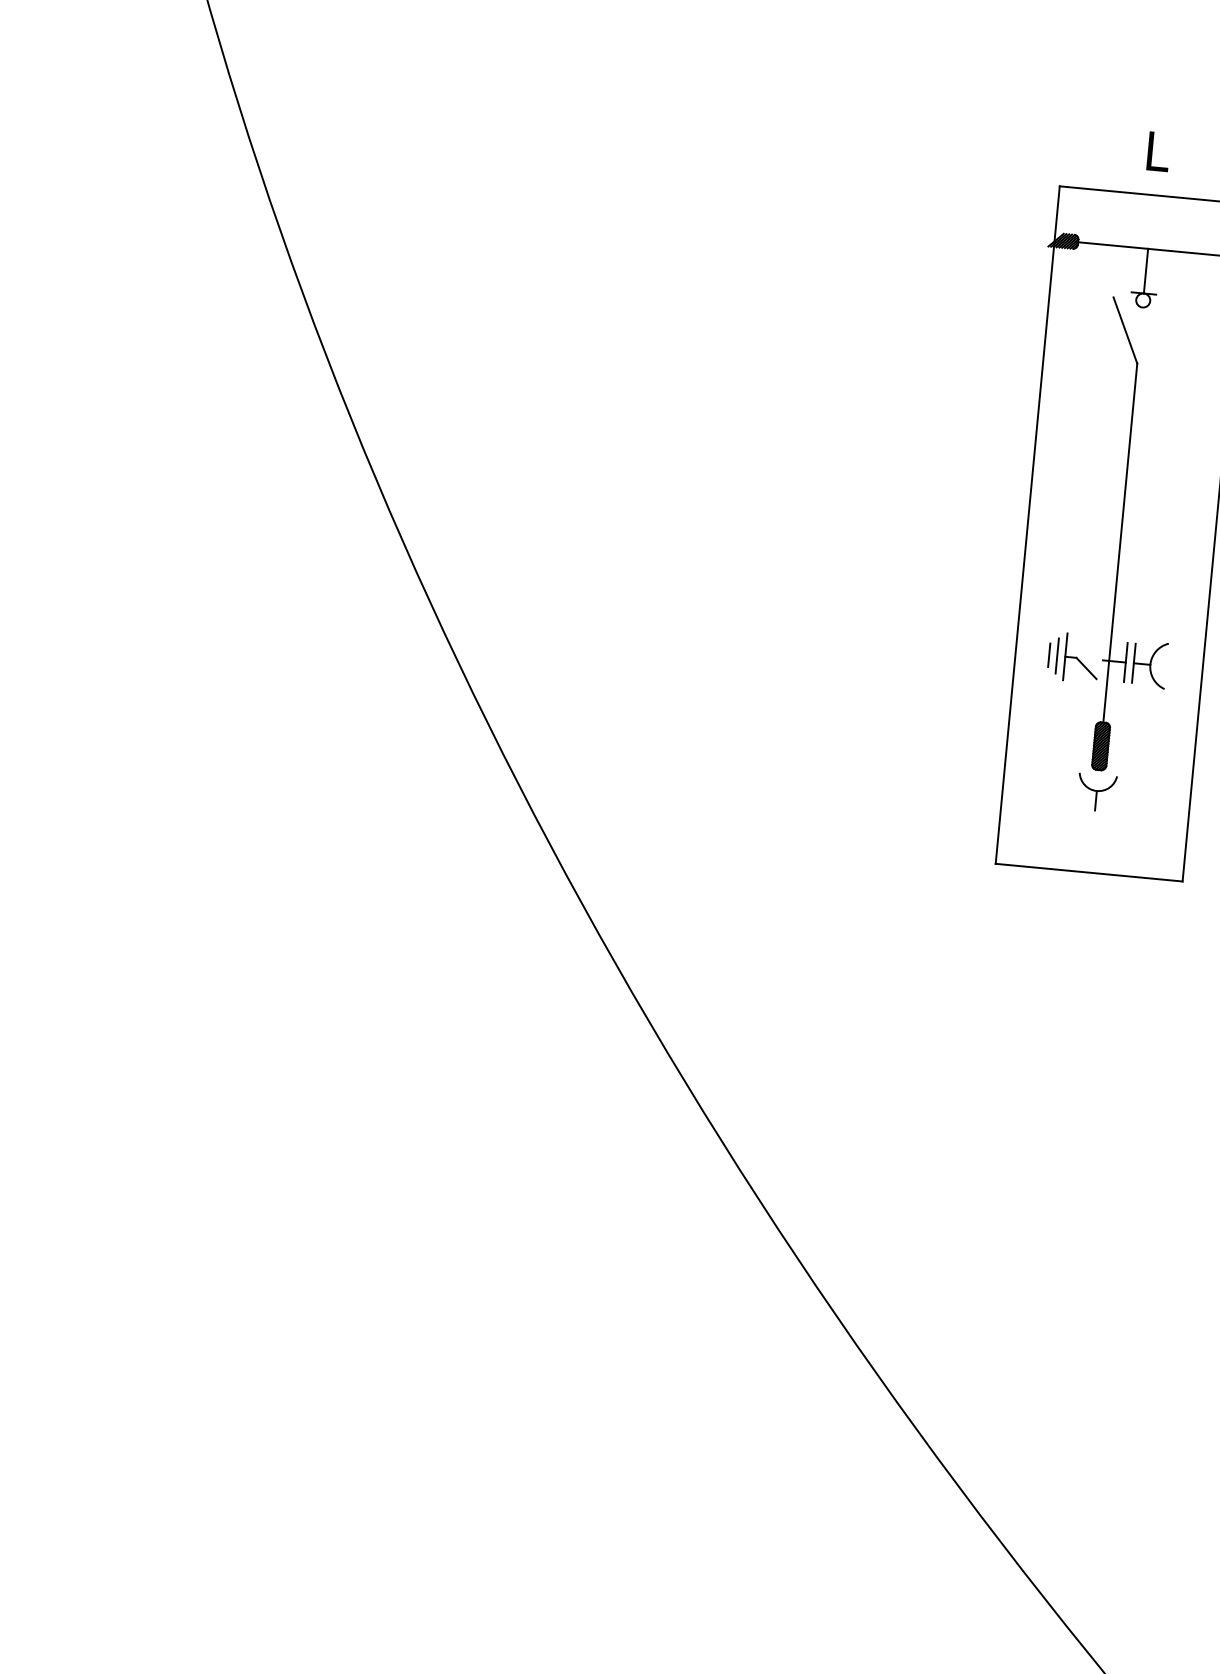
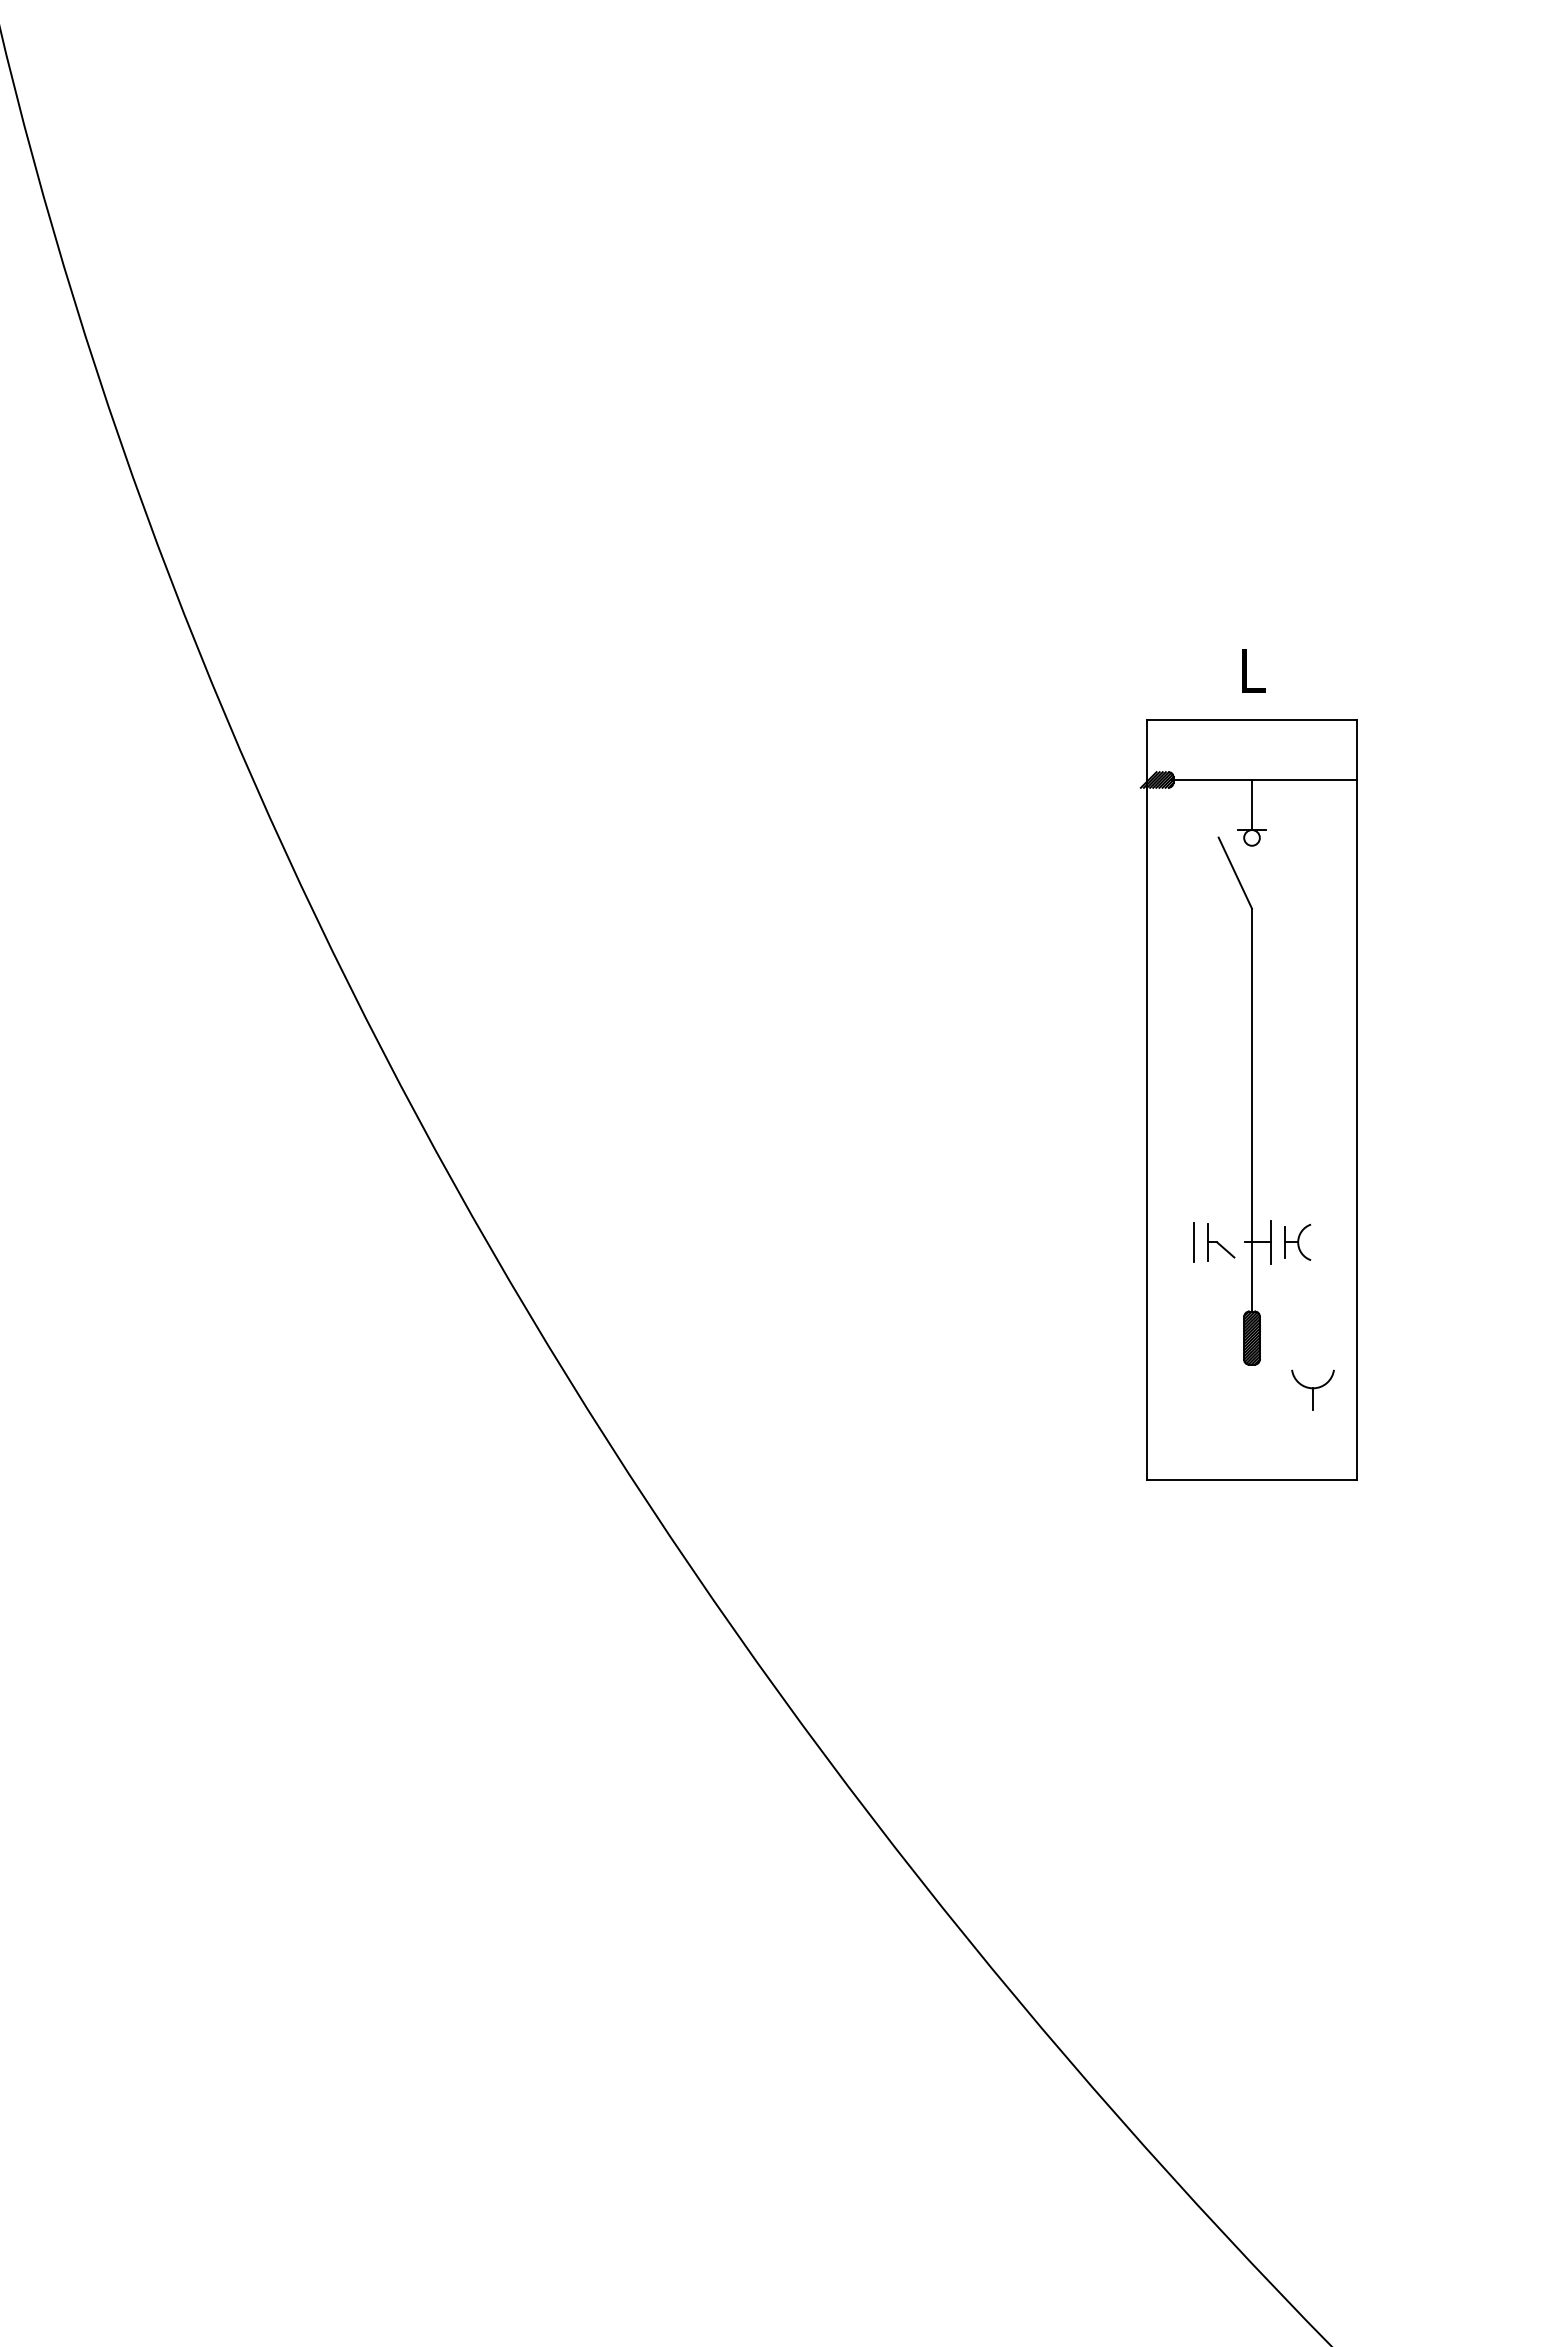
line: (1048, 655) -> (1184, 1242), removed
part: (1081, 658) -> (1221, 1242), size x0.7
part: (1149, 664) -> (1297, 1242), size x0.7
part: (1096, 792) -> (1312, 1389), moved

